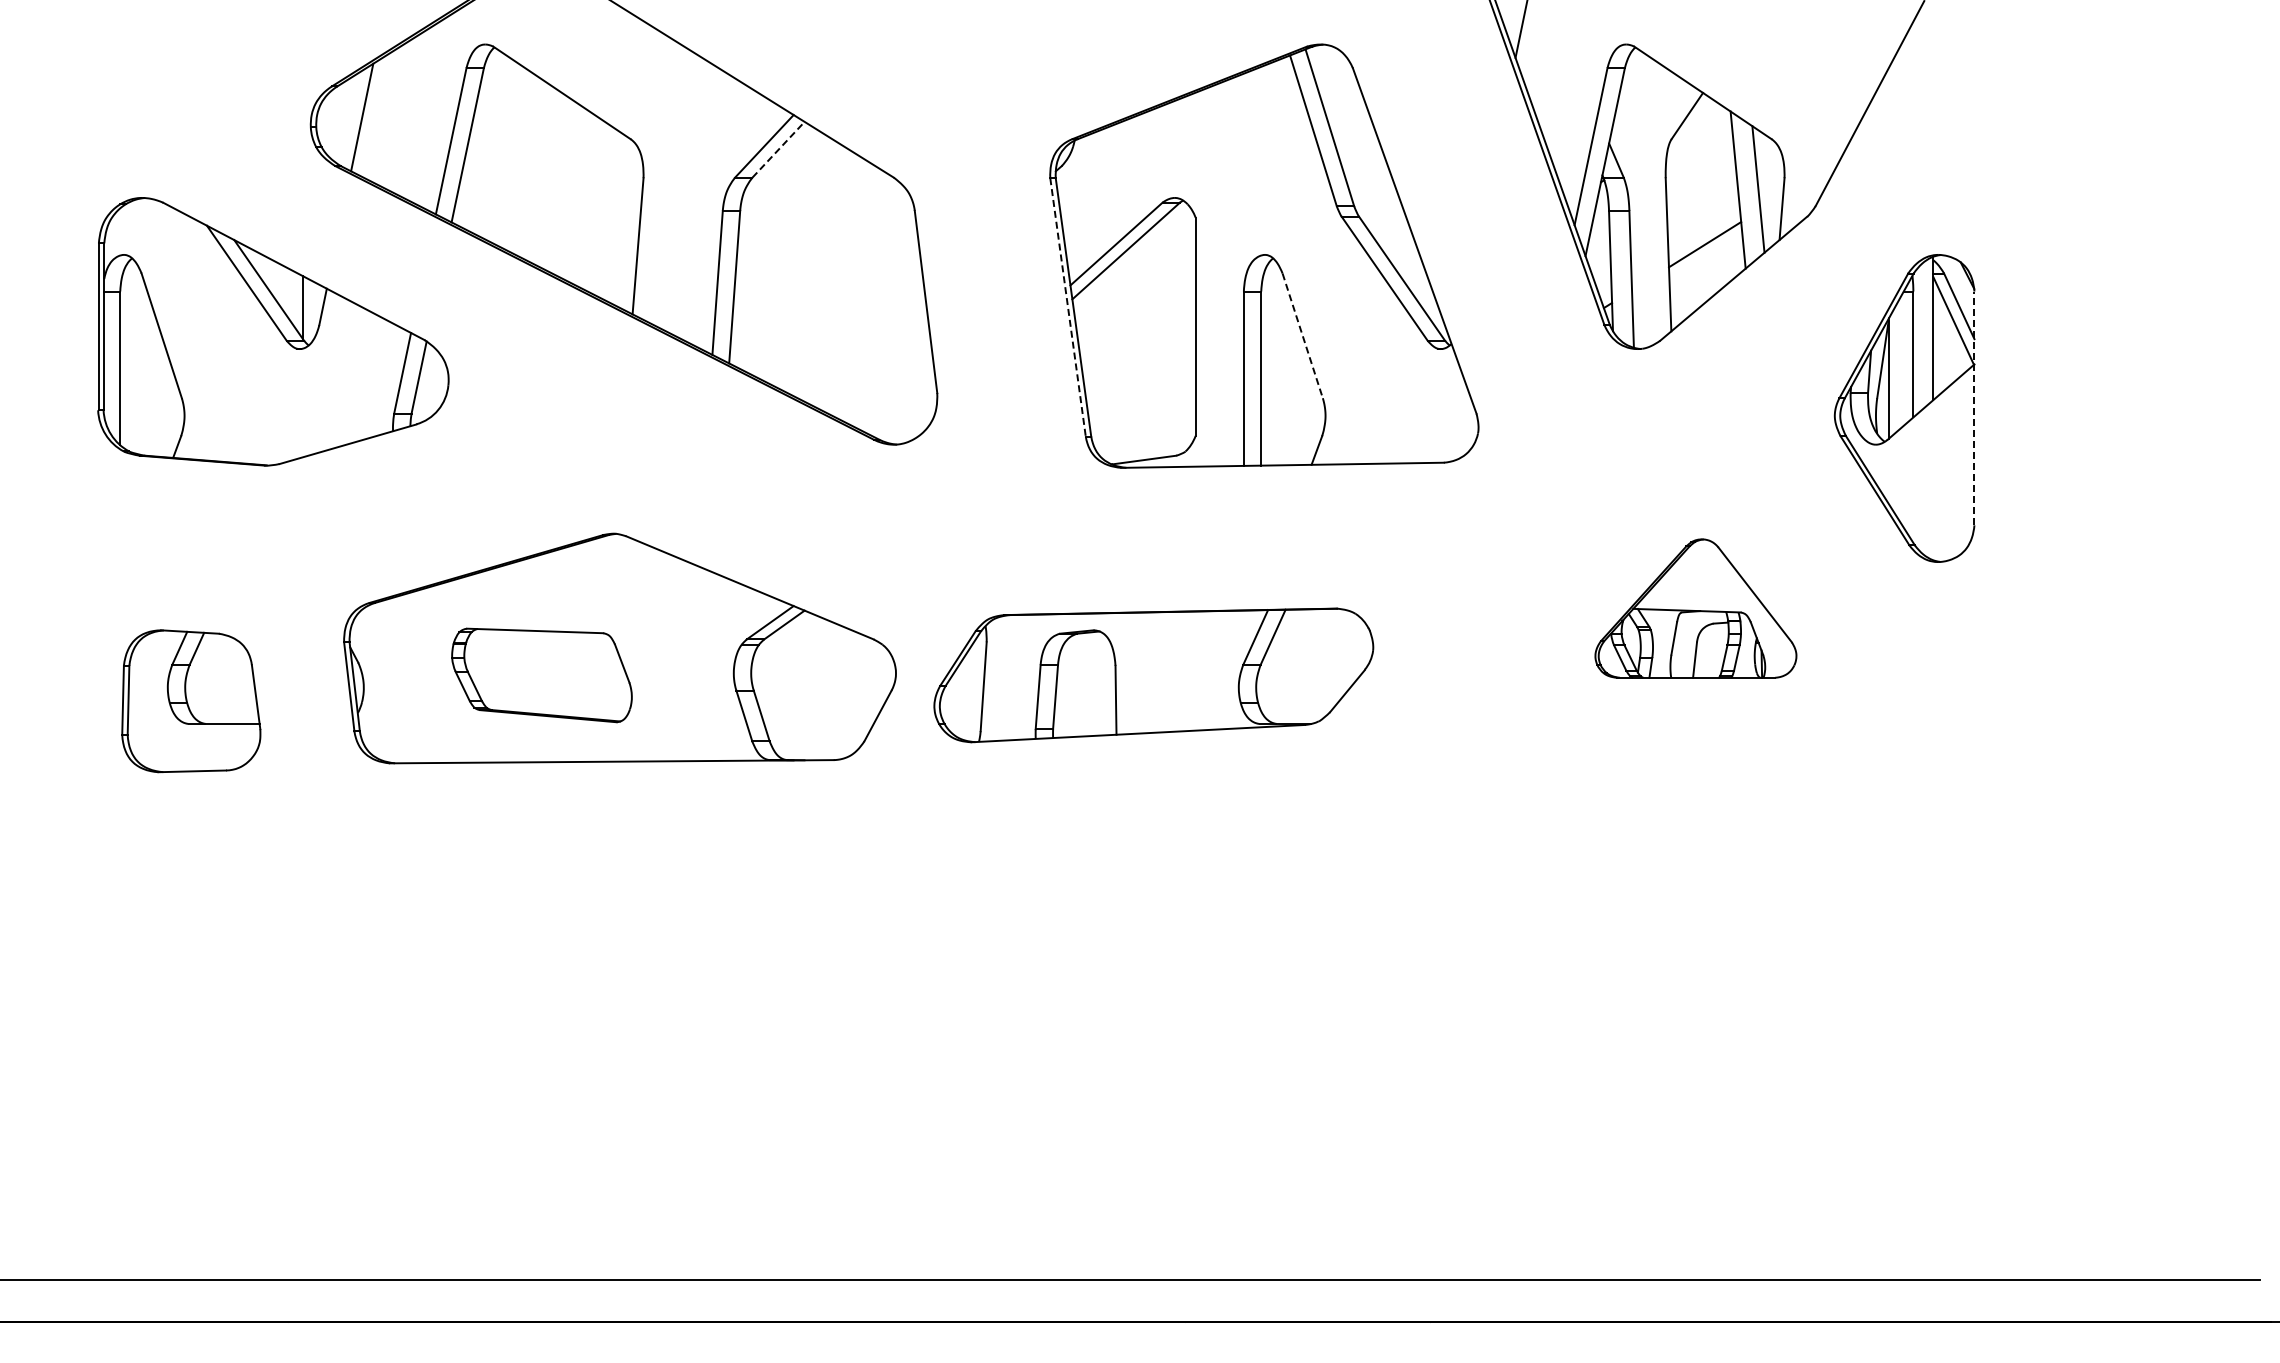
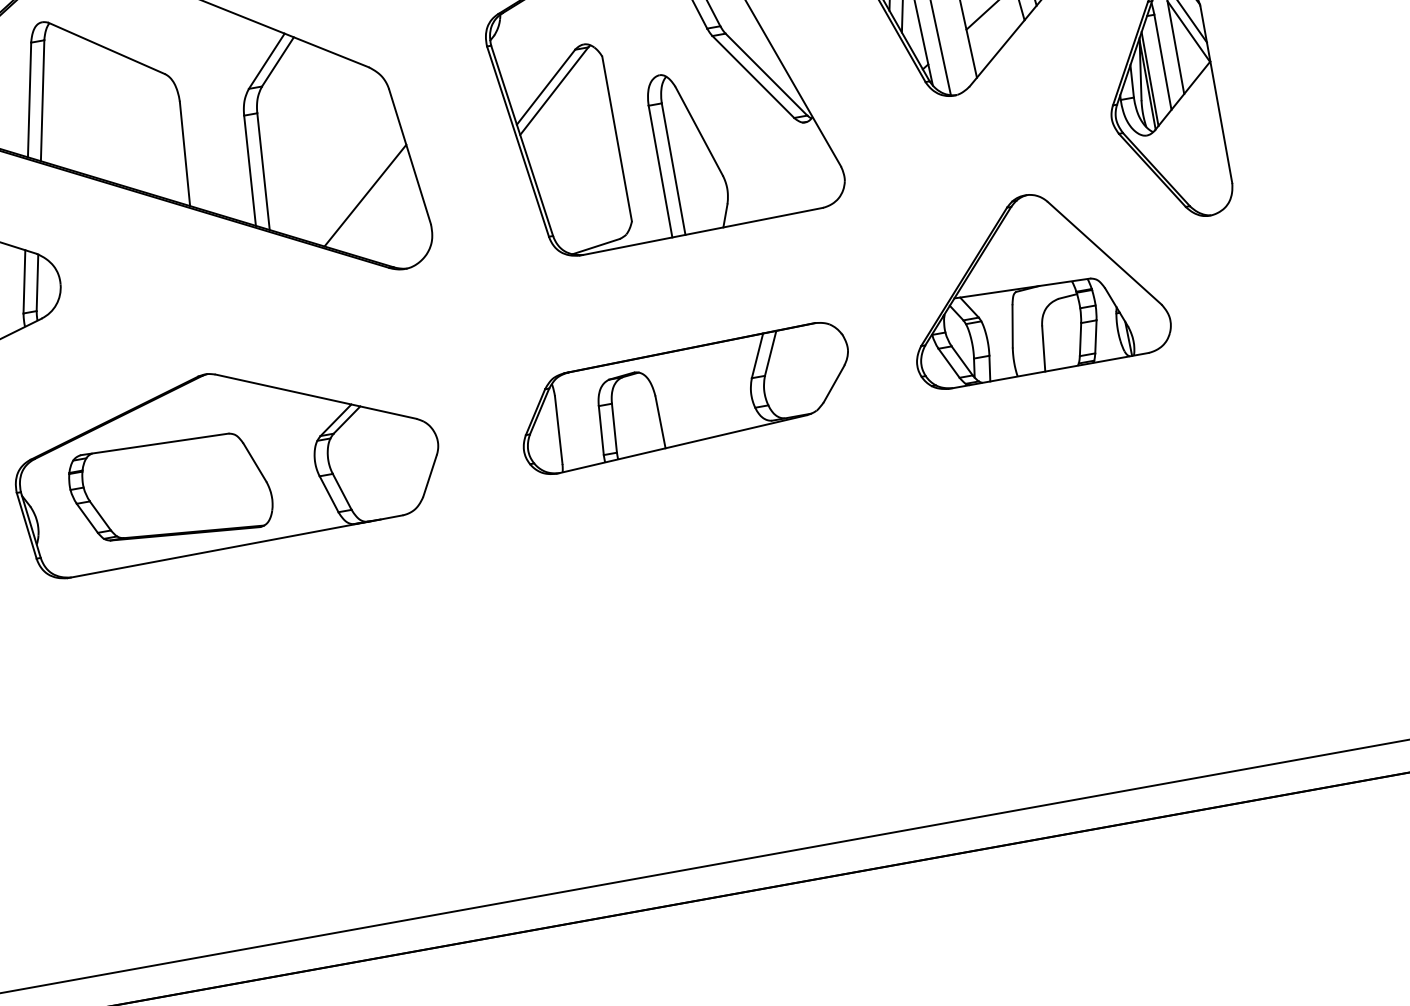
line: (778, 149) -> (277, 61), dashed -> solid
line: (1068, 307) -> (518, 141), dashed -> solid
line: (1302, 335) -> (698, 131), dashed -> solid
line: (859, 341) -> (365, 195), added
line: (1893, 372) -> (1150, 78), added
line: (1974, 408) -> (1216, 94), dashed -> solid
part: (1695, 608) -> (1032, 283), size x1.67
part: (541, 675) -> (170, 491), size x1.43
part: (1153, 675) -> (685, 398), moved

